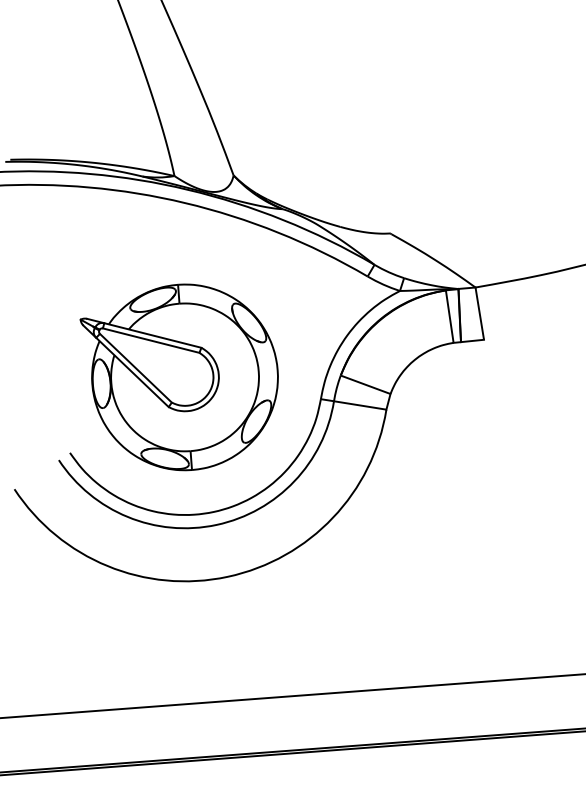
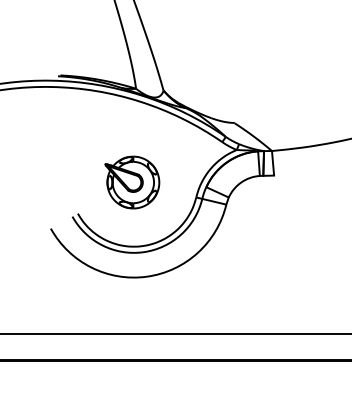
part: (181, 377) -> (132, 182), size x0.6

